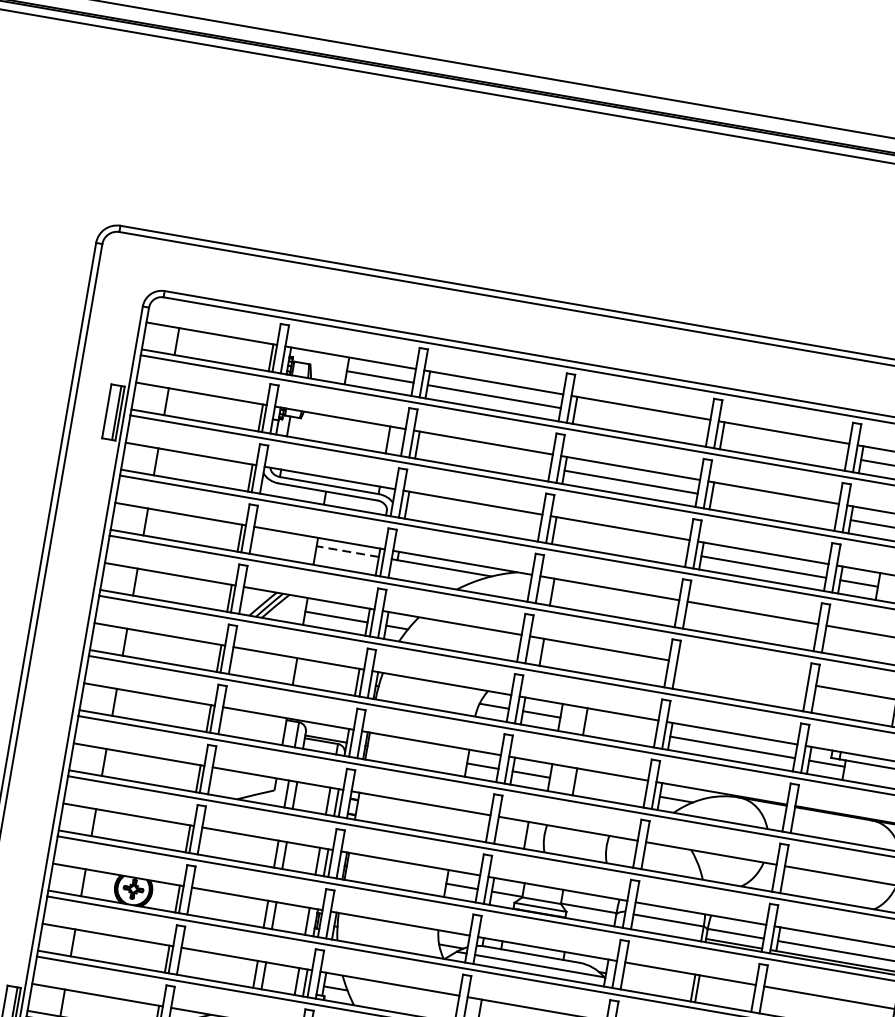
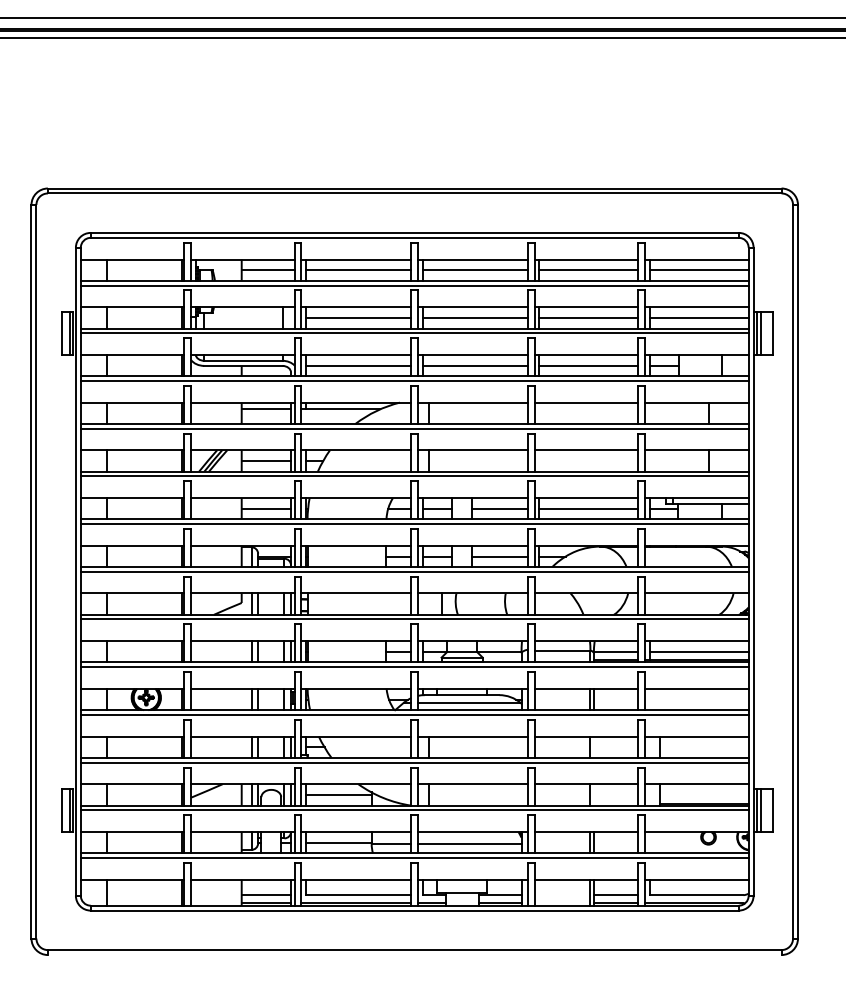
line: (641, 422) -> (475, 270), added
line: (784, 446) -> (588, 270), added
line: (483, 457) -> (358, 318), added
line: (773, 507) -> (588, 318), added
line: (473, 516) -> (358, 365), added
line: (620, 541) -> (475, 365), added
line: (347, 551) -> (266, 409), dashed -> solid
line: (742, 673) -> (586, 450), added
line: (326, 676) -> (266, 508), added
line: (621, 727) -> (500, 508), added
line: (610, 788) -> (500, 556), added

